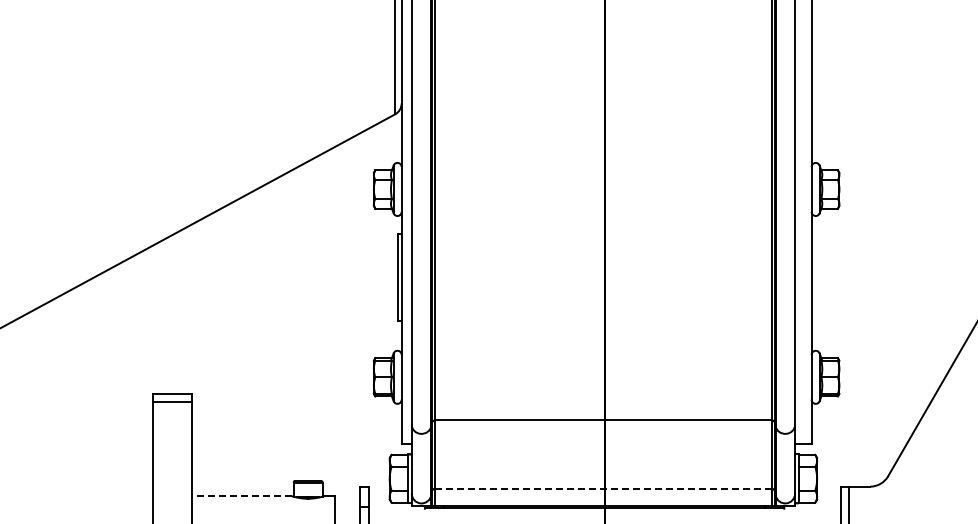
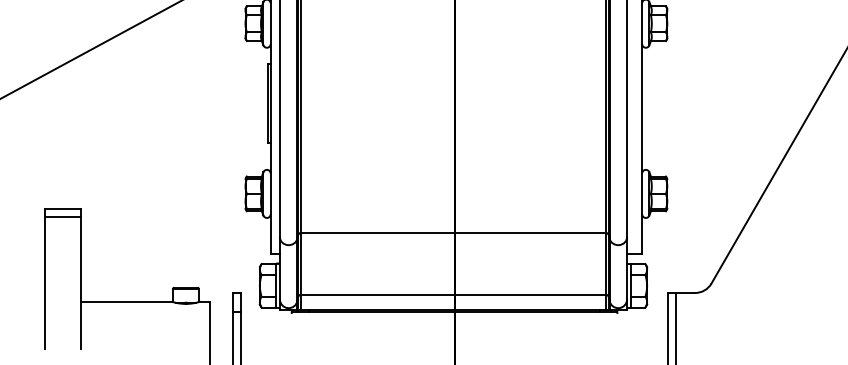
line: (603, 488) -> (453, 294), dashed -> solid
line: (241, 496) -> (125, 301), dashed -> solid

